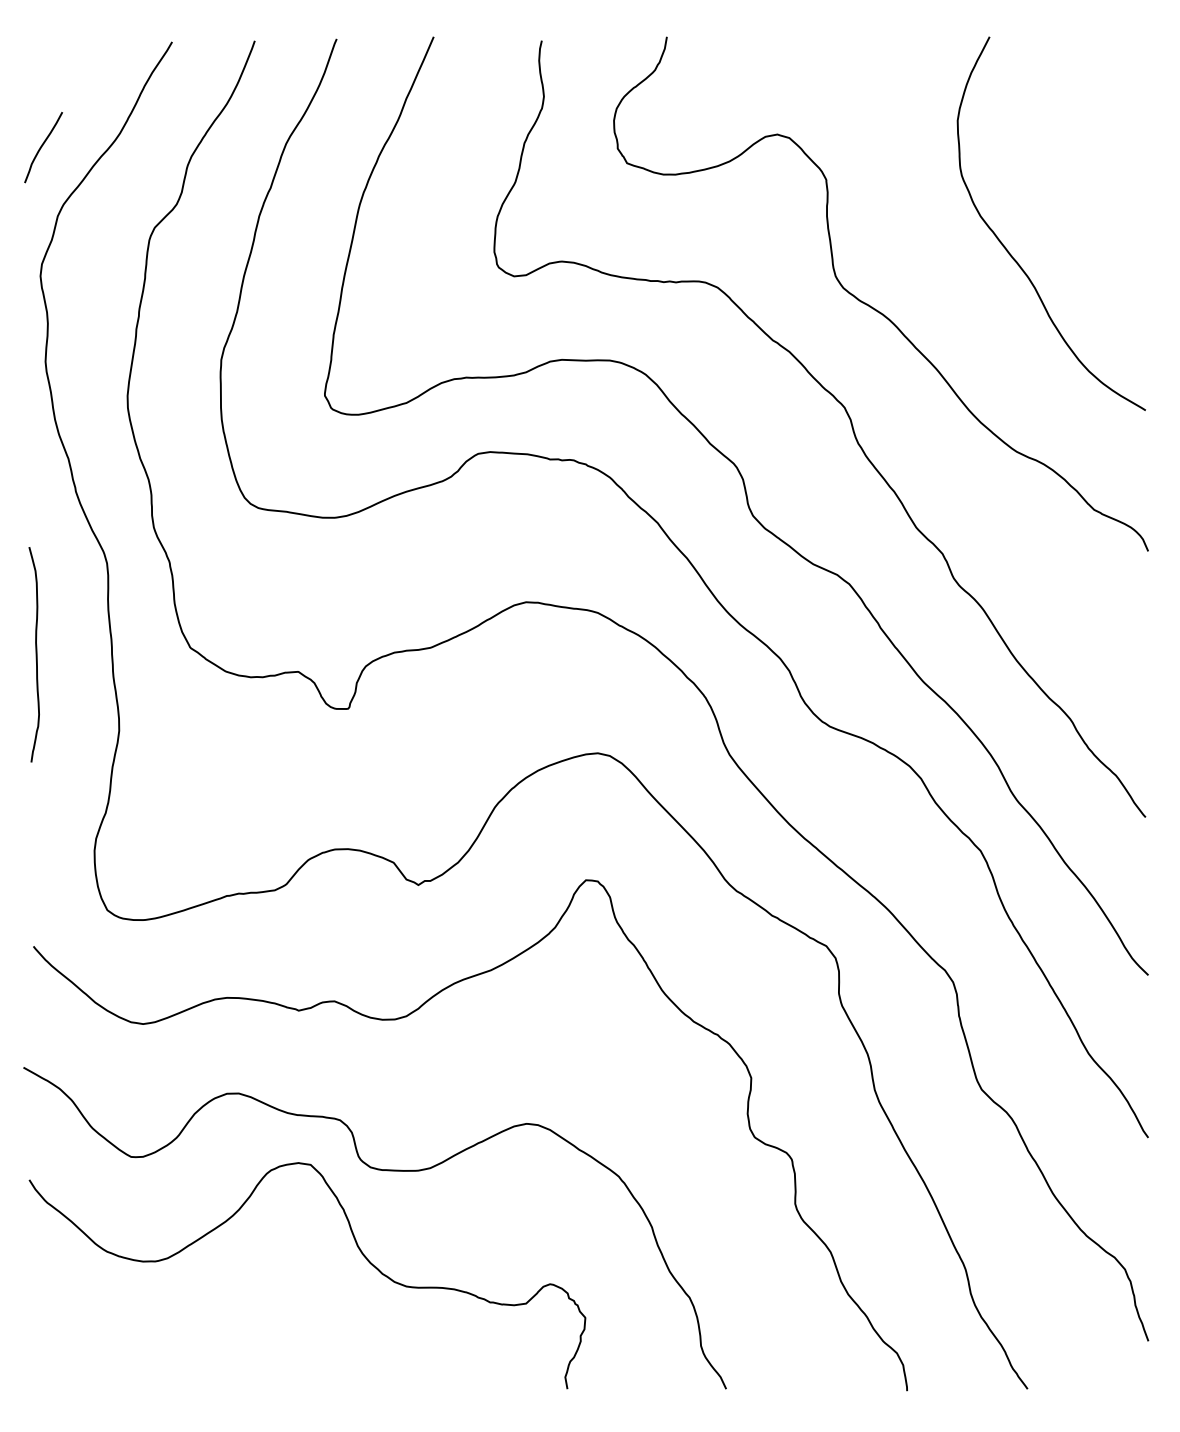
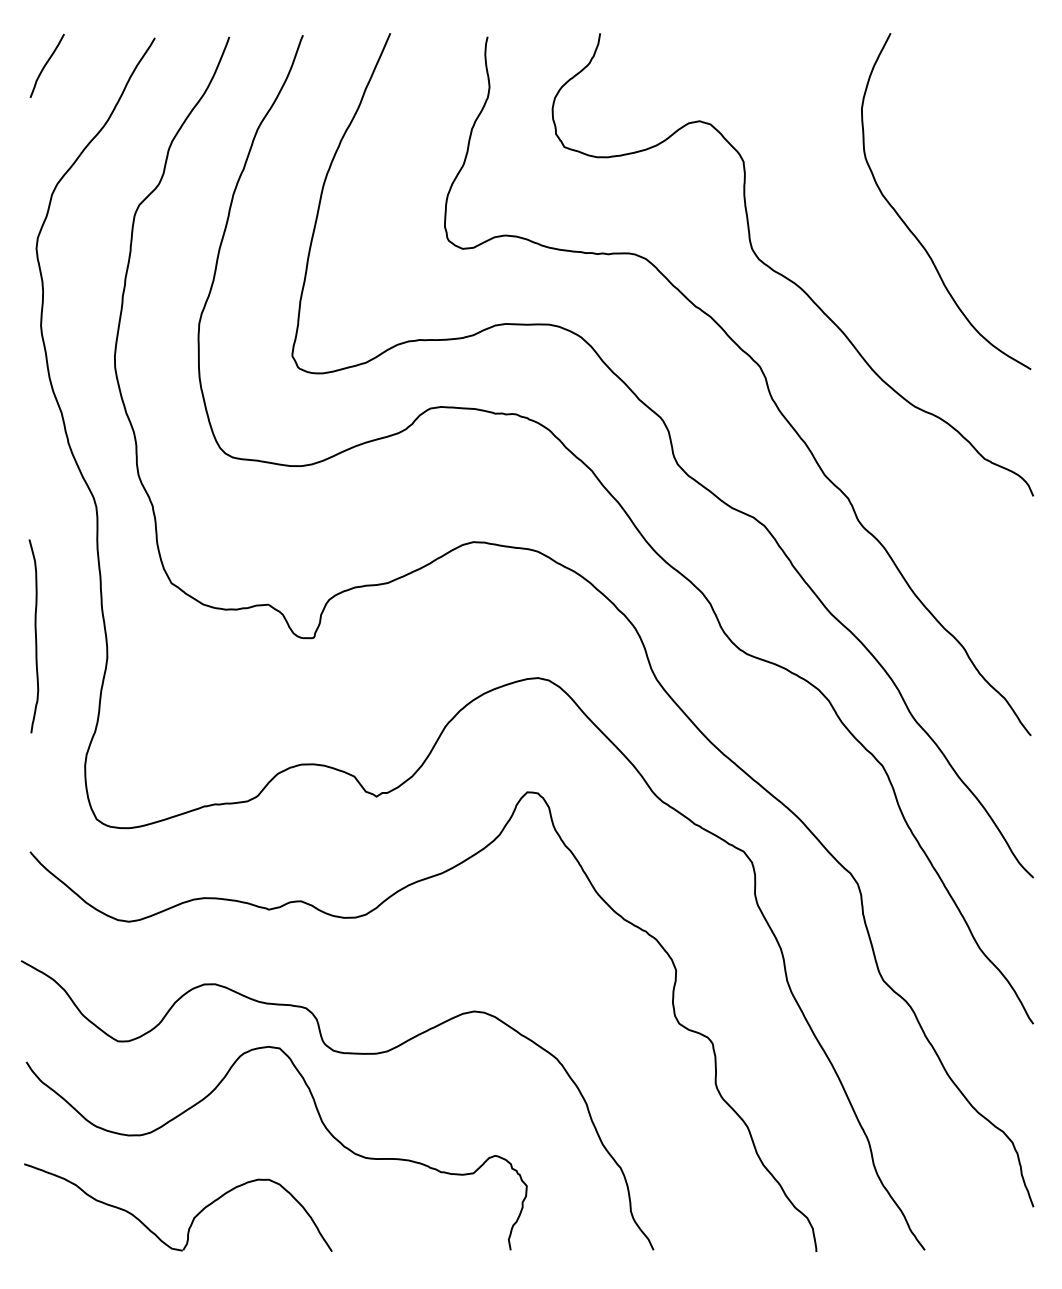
curve: (42, 147) -> (46, 65), moved
curve: (36, 654) -> (35, 636), moved
part: (214, 1352) -> (193, 1217), added

